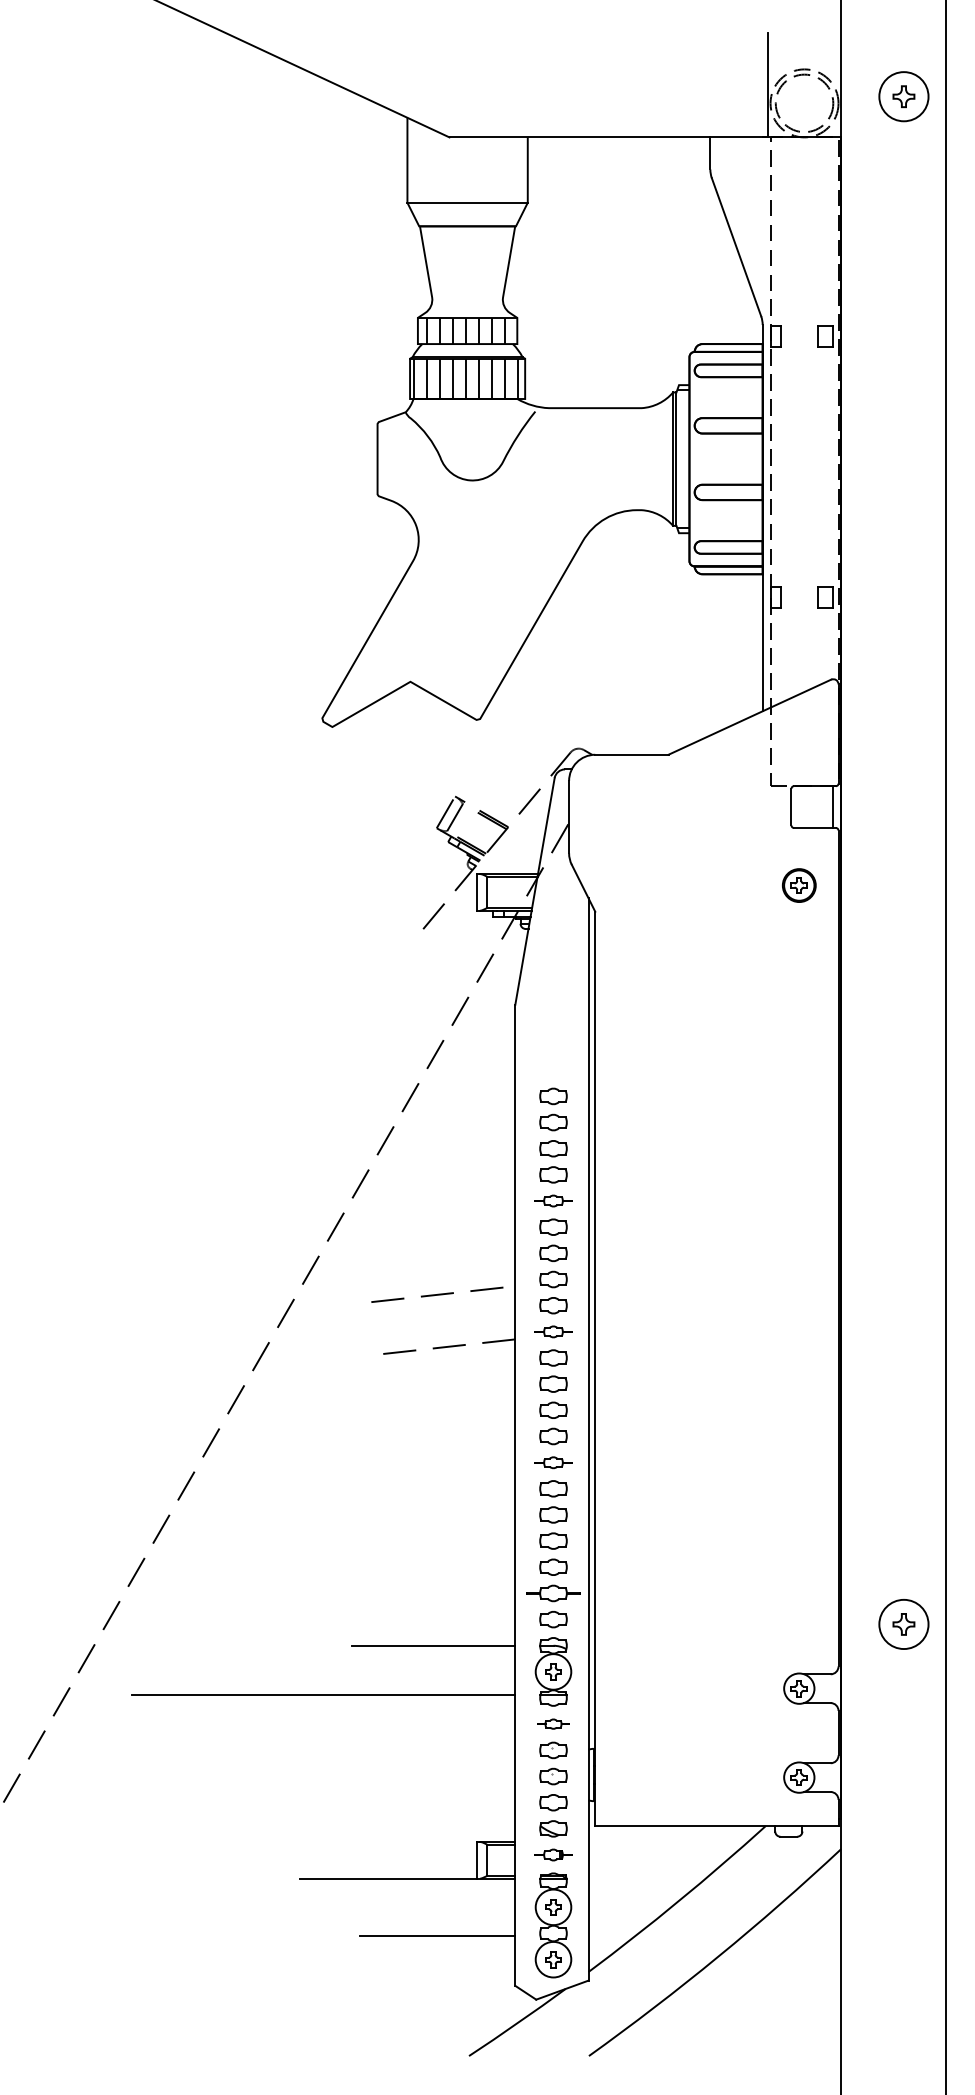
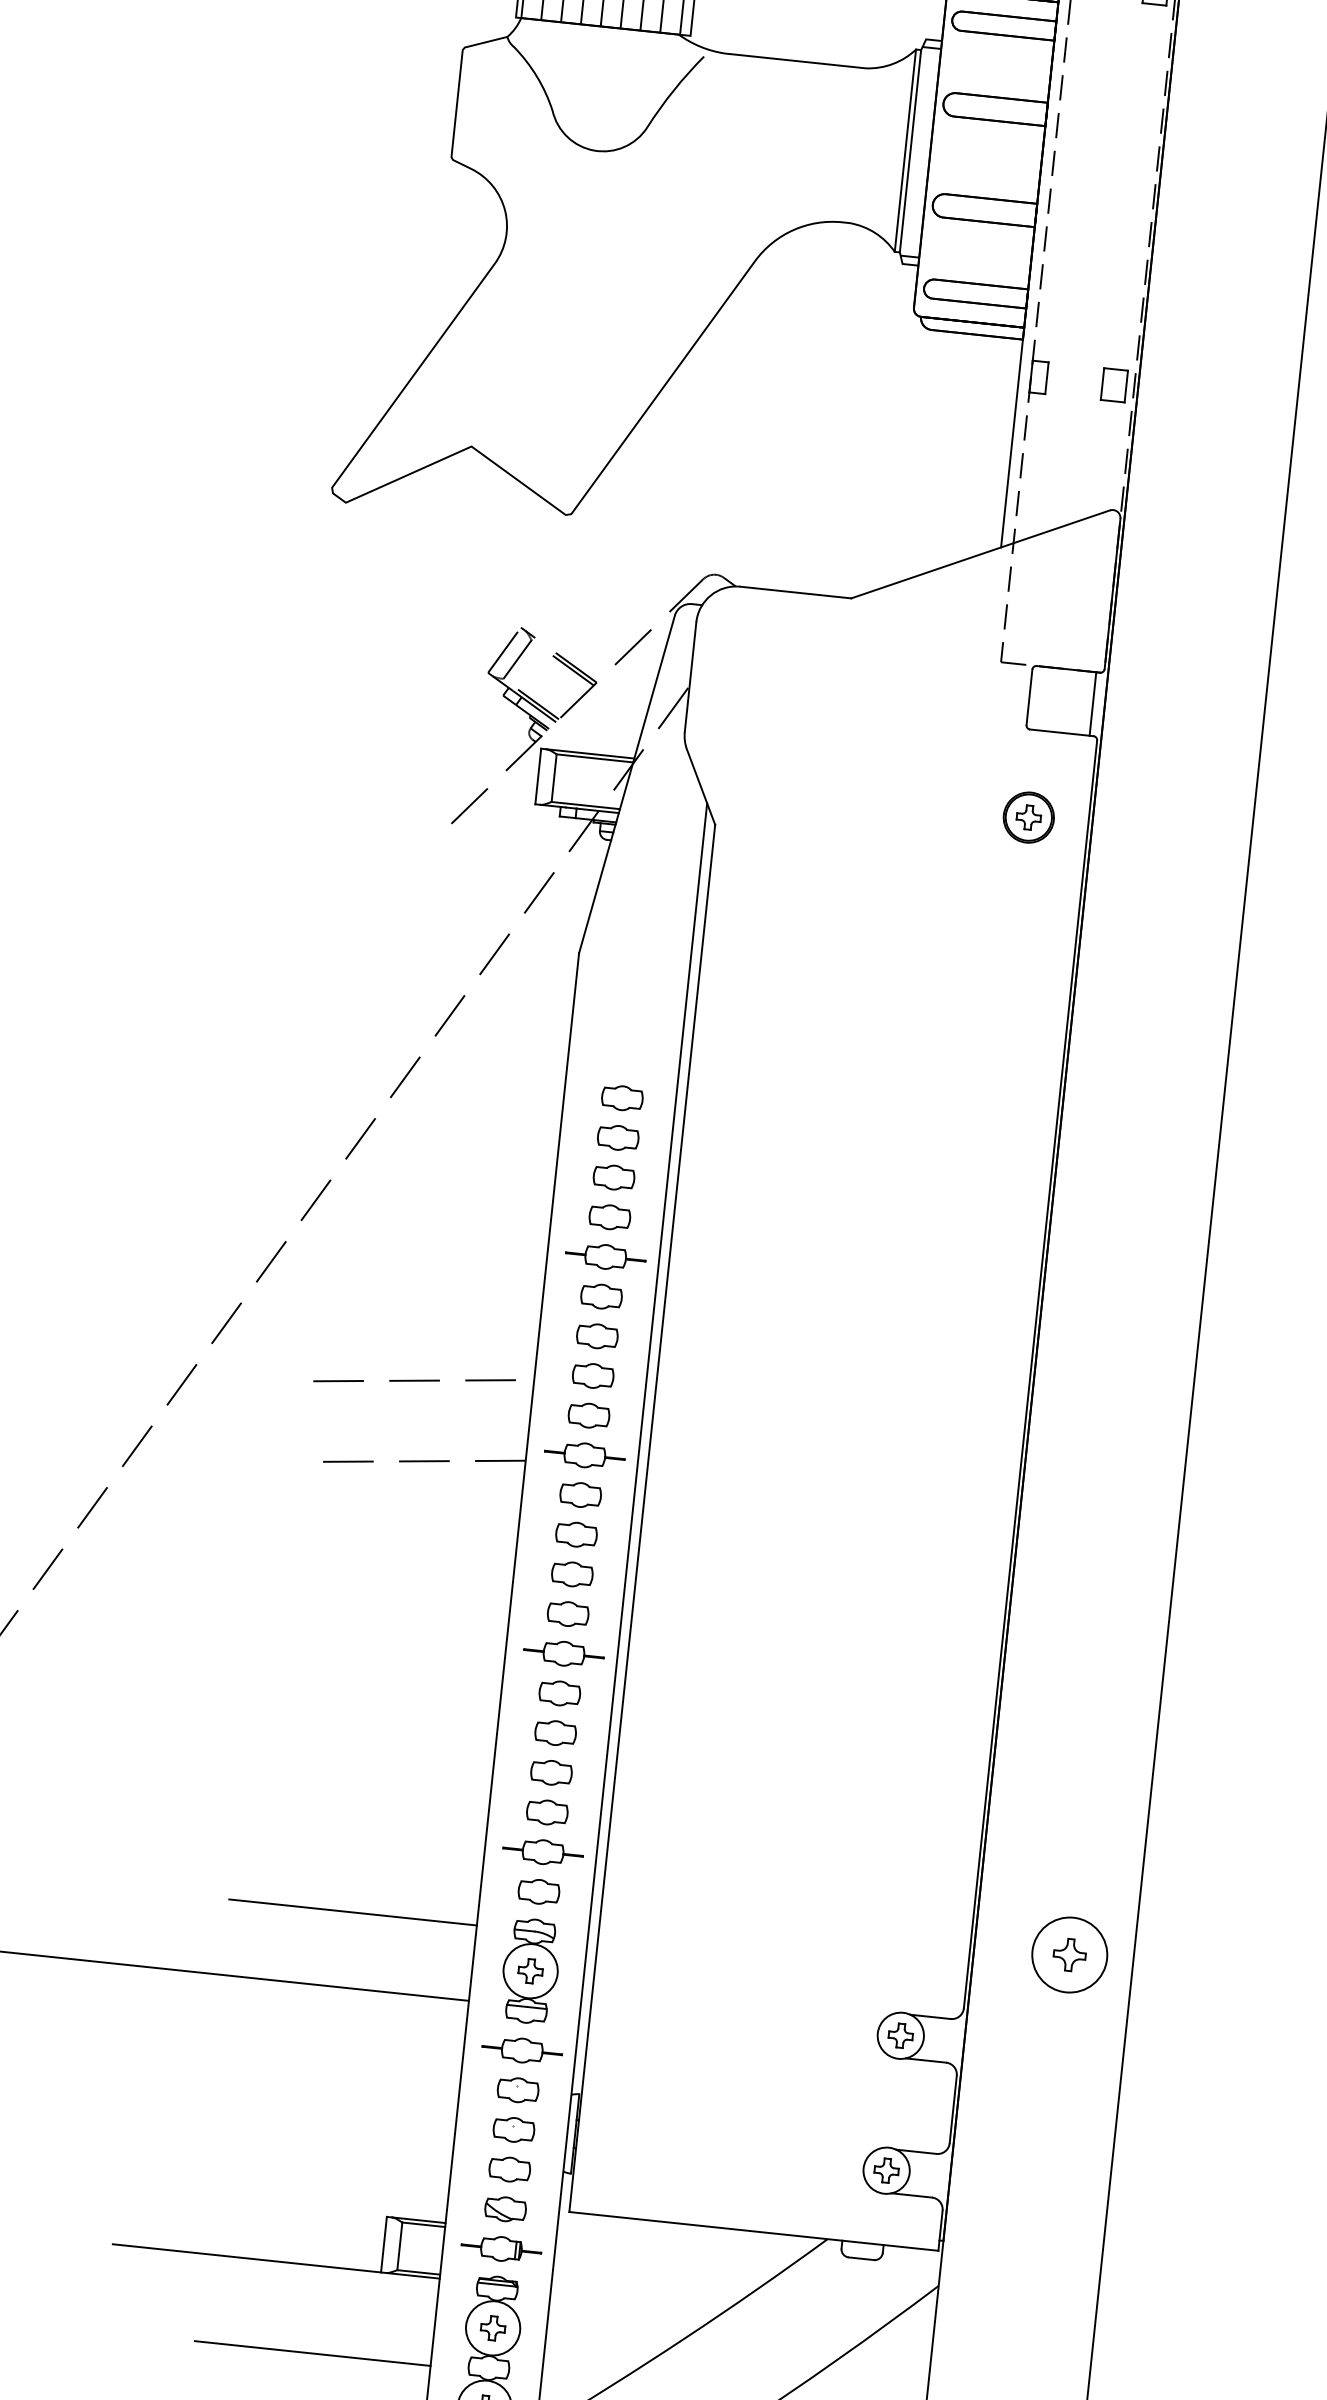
part: (553, 1200) -> (605, 1256), size x1.43
part: (553, 1331) -> (584, 1454), size x1.43
part: (553, 1462) -> (564, 1653), size x1.43
part: (553, 1723) -> (522, 2049), size x1.67
part: (553, 1854) -> (501, 2248), size x1.43

